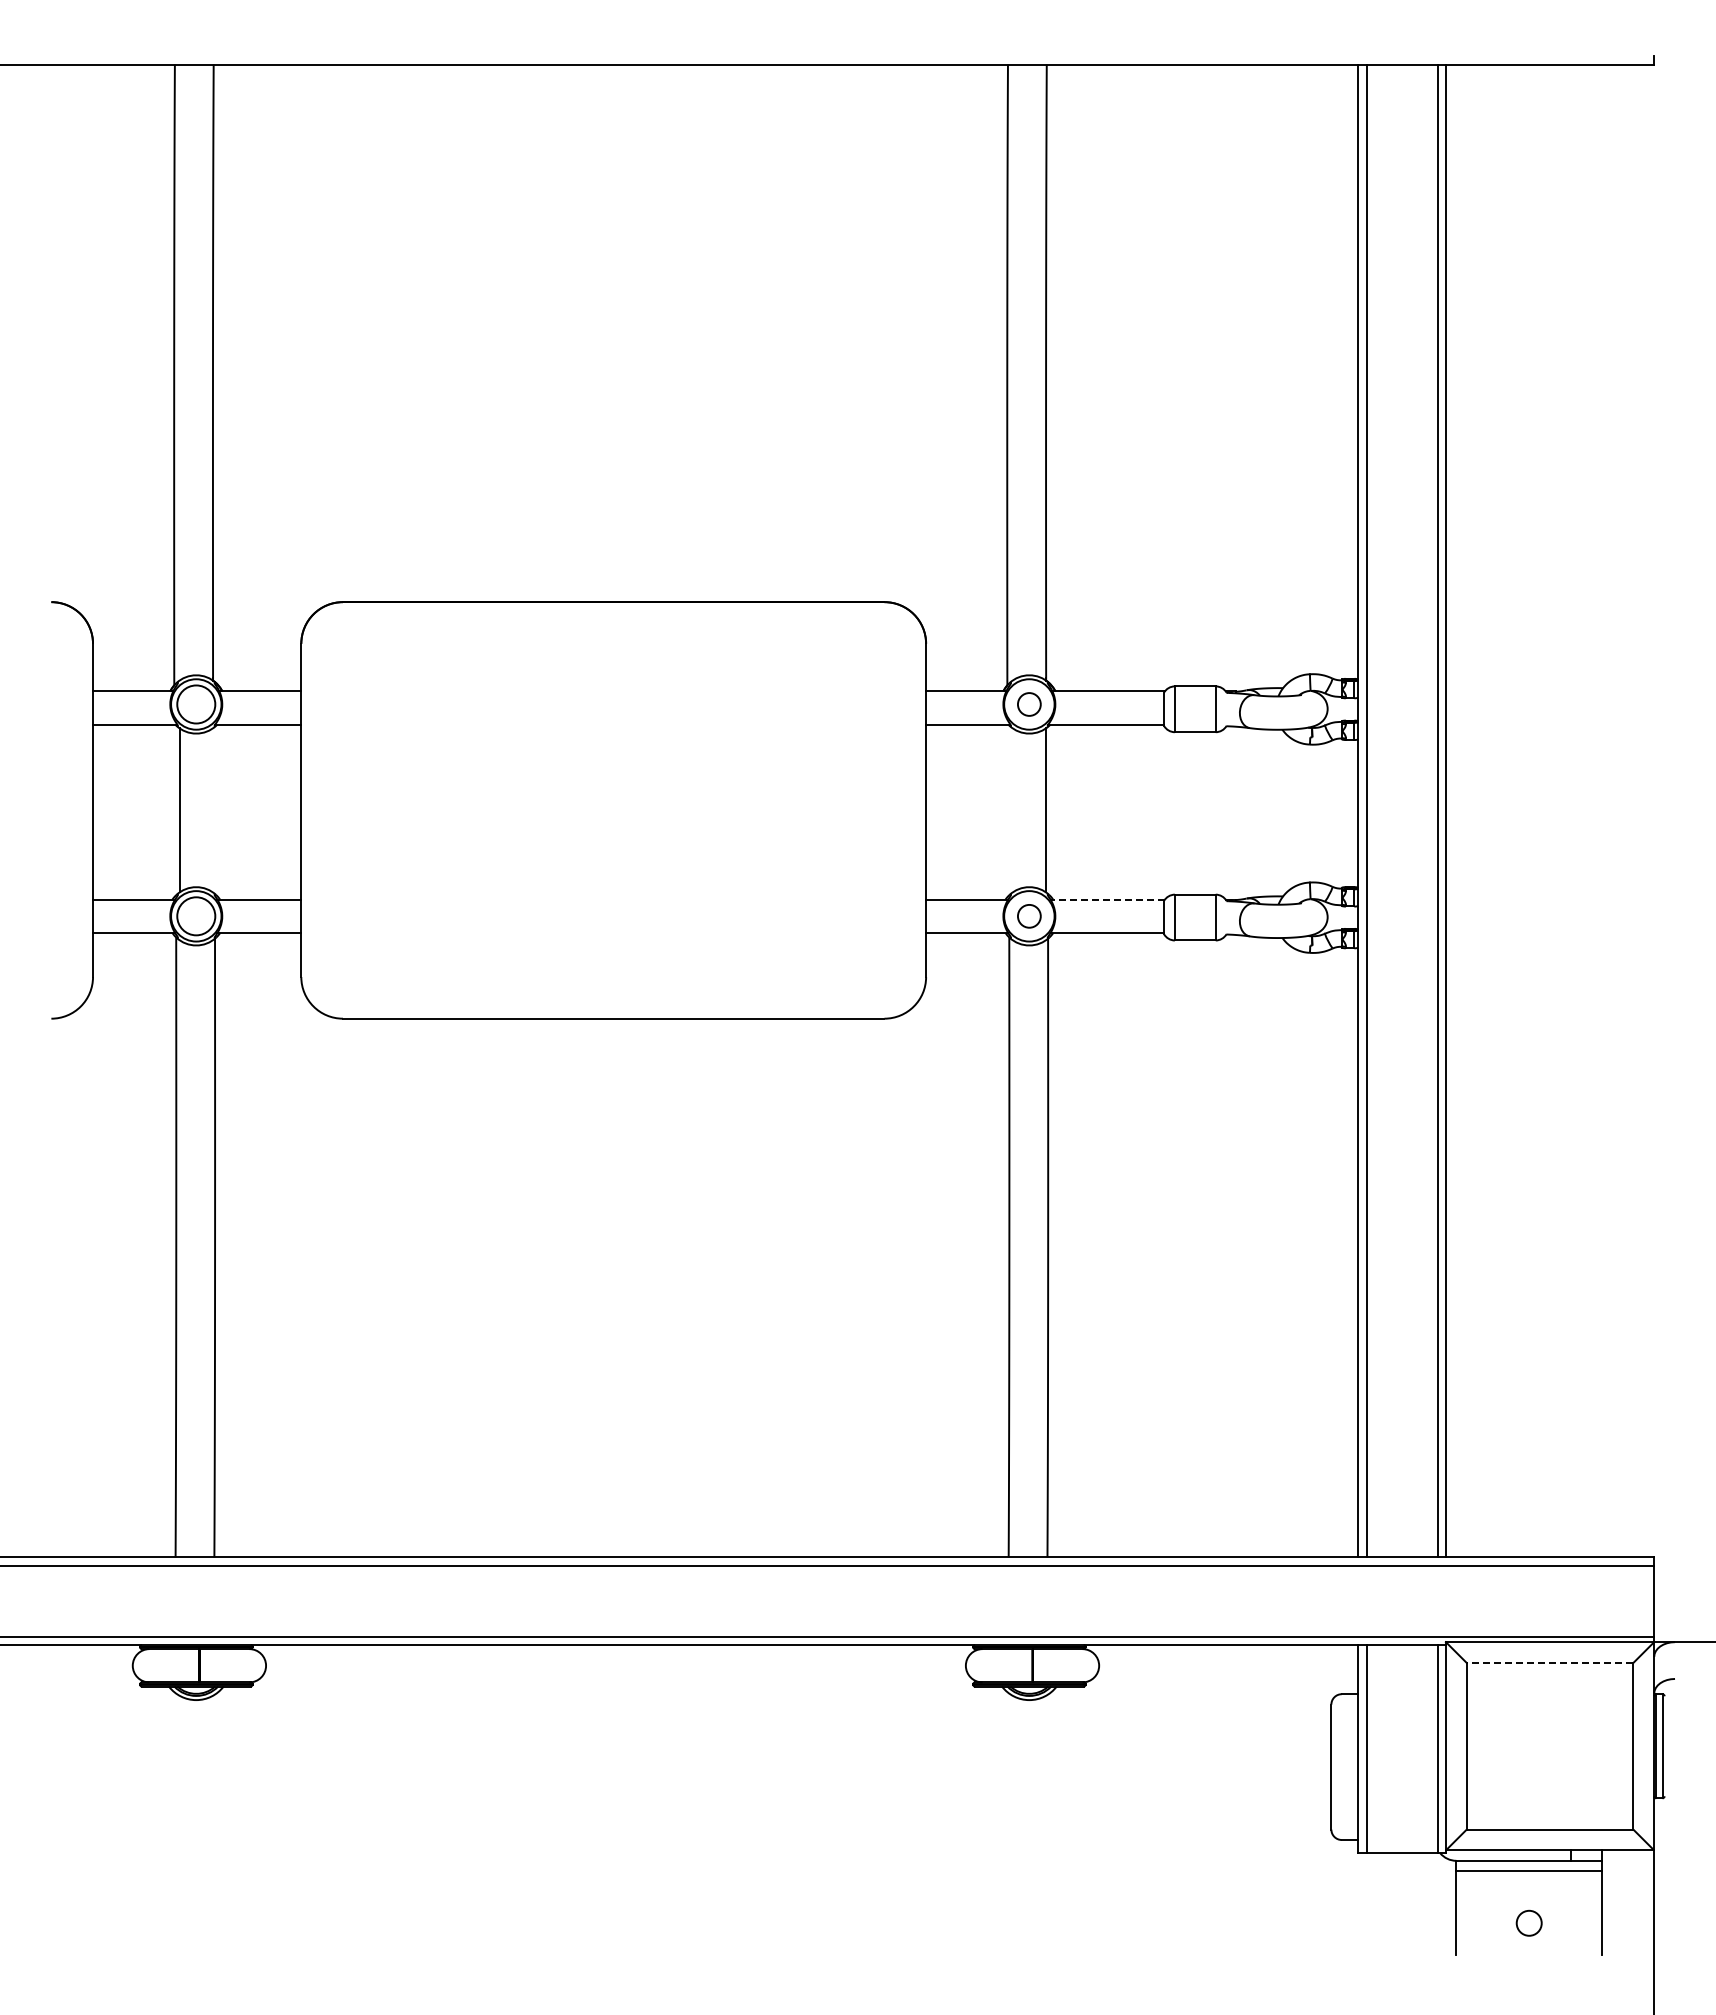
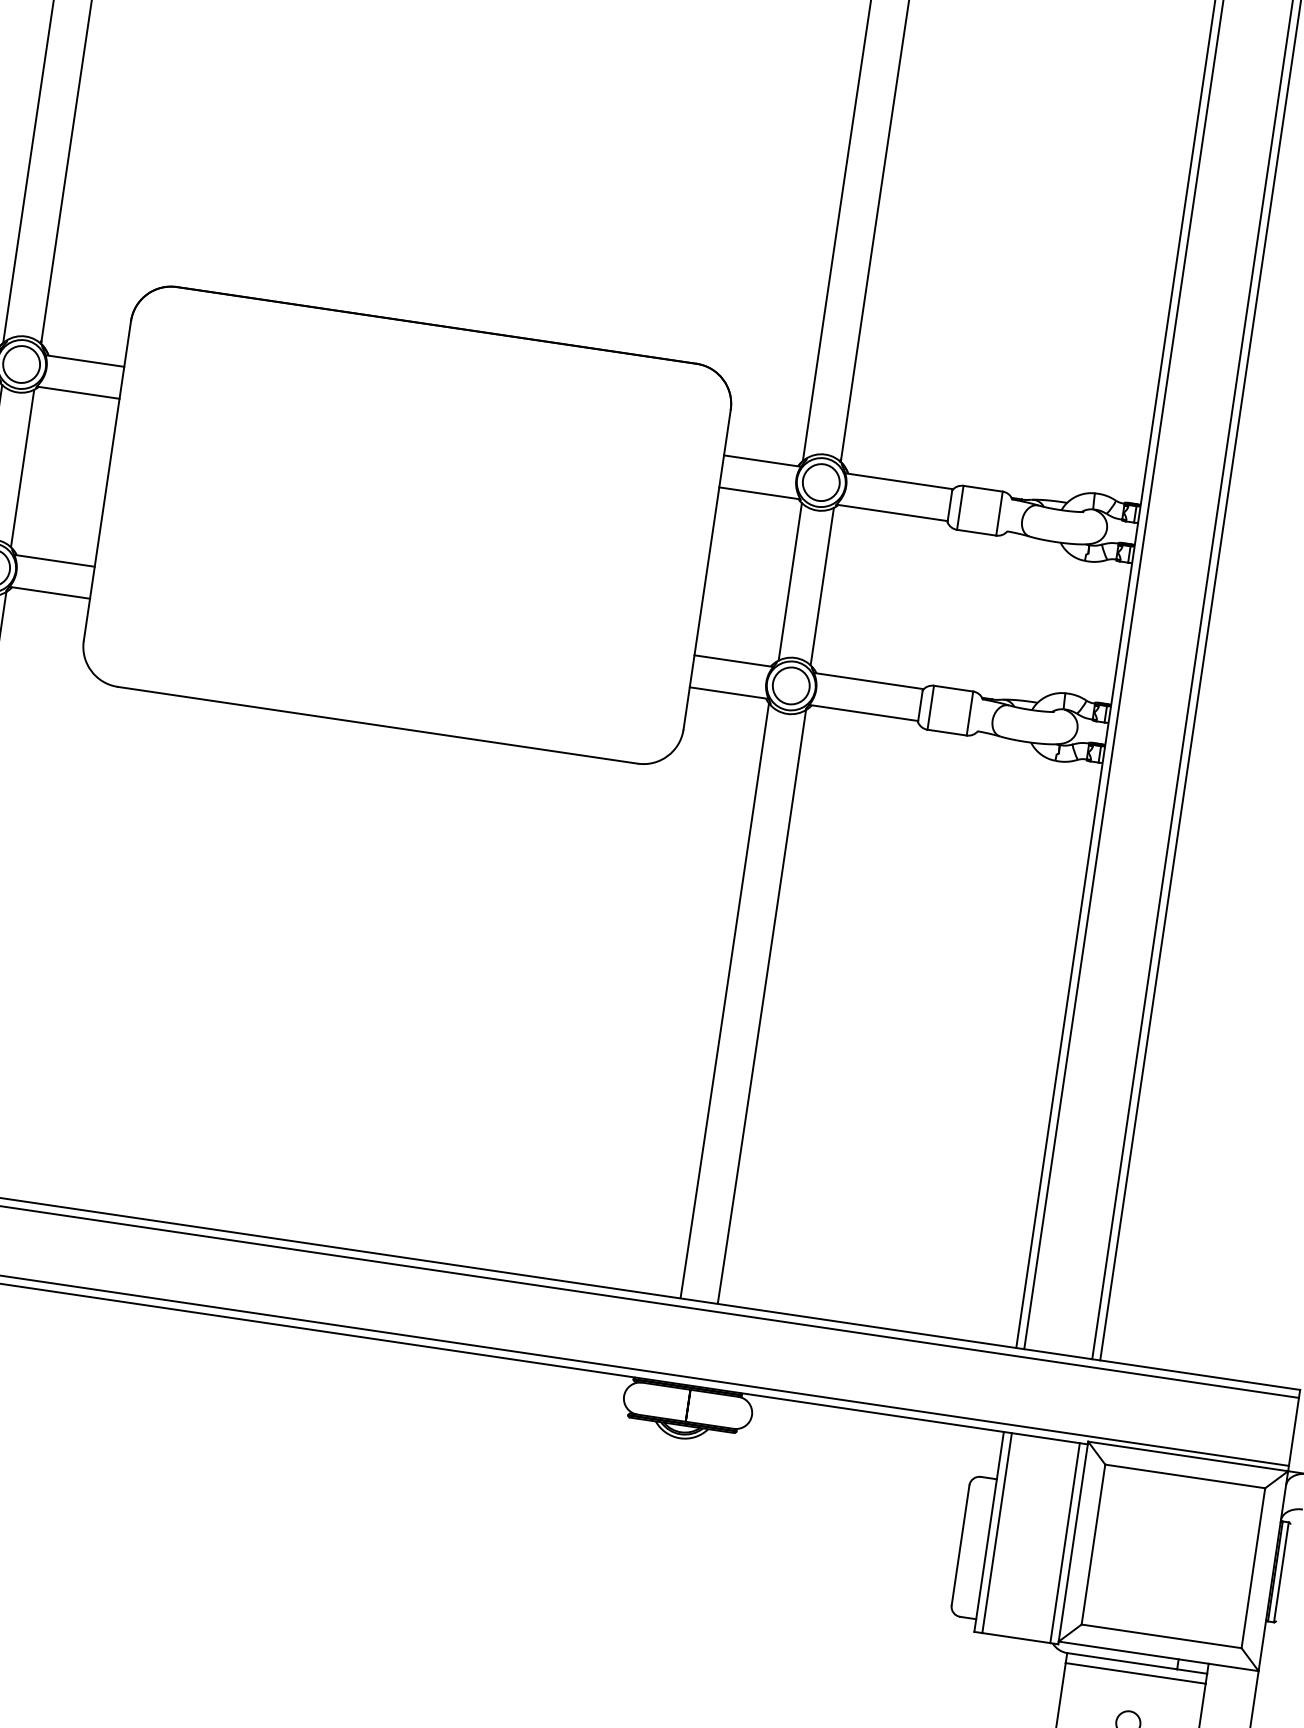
circle: (1029, 704) -> (821, 482), size x1.67
line: (212, 810) -> (22, 468), added
line: (1012, 810) -> (790, 581), added
line: (1107, 899) -> (868, 680), dashed -> solid
circle: (1029, 916) -> (791, 686), size x1.67
line: (1549, 1662) -> (1184, 1475), dashed -> solid

